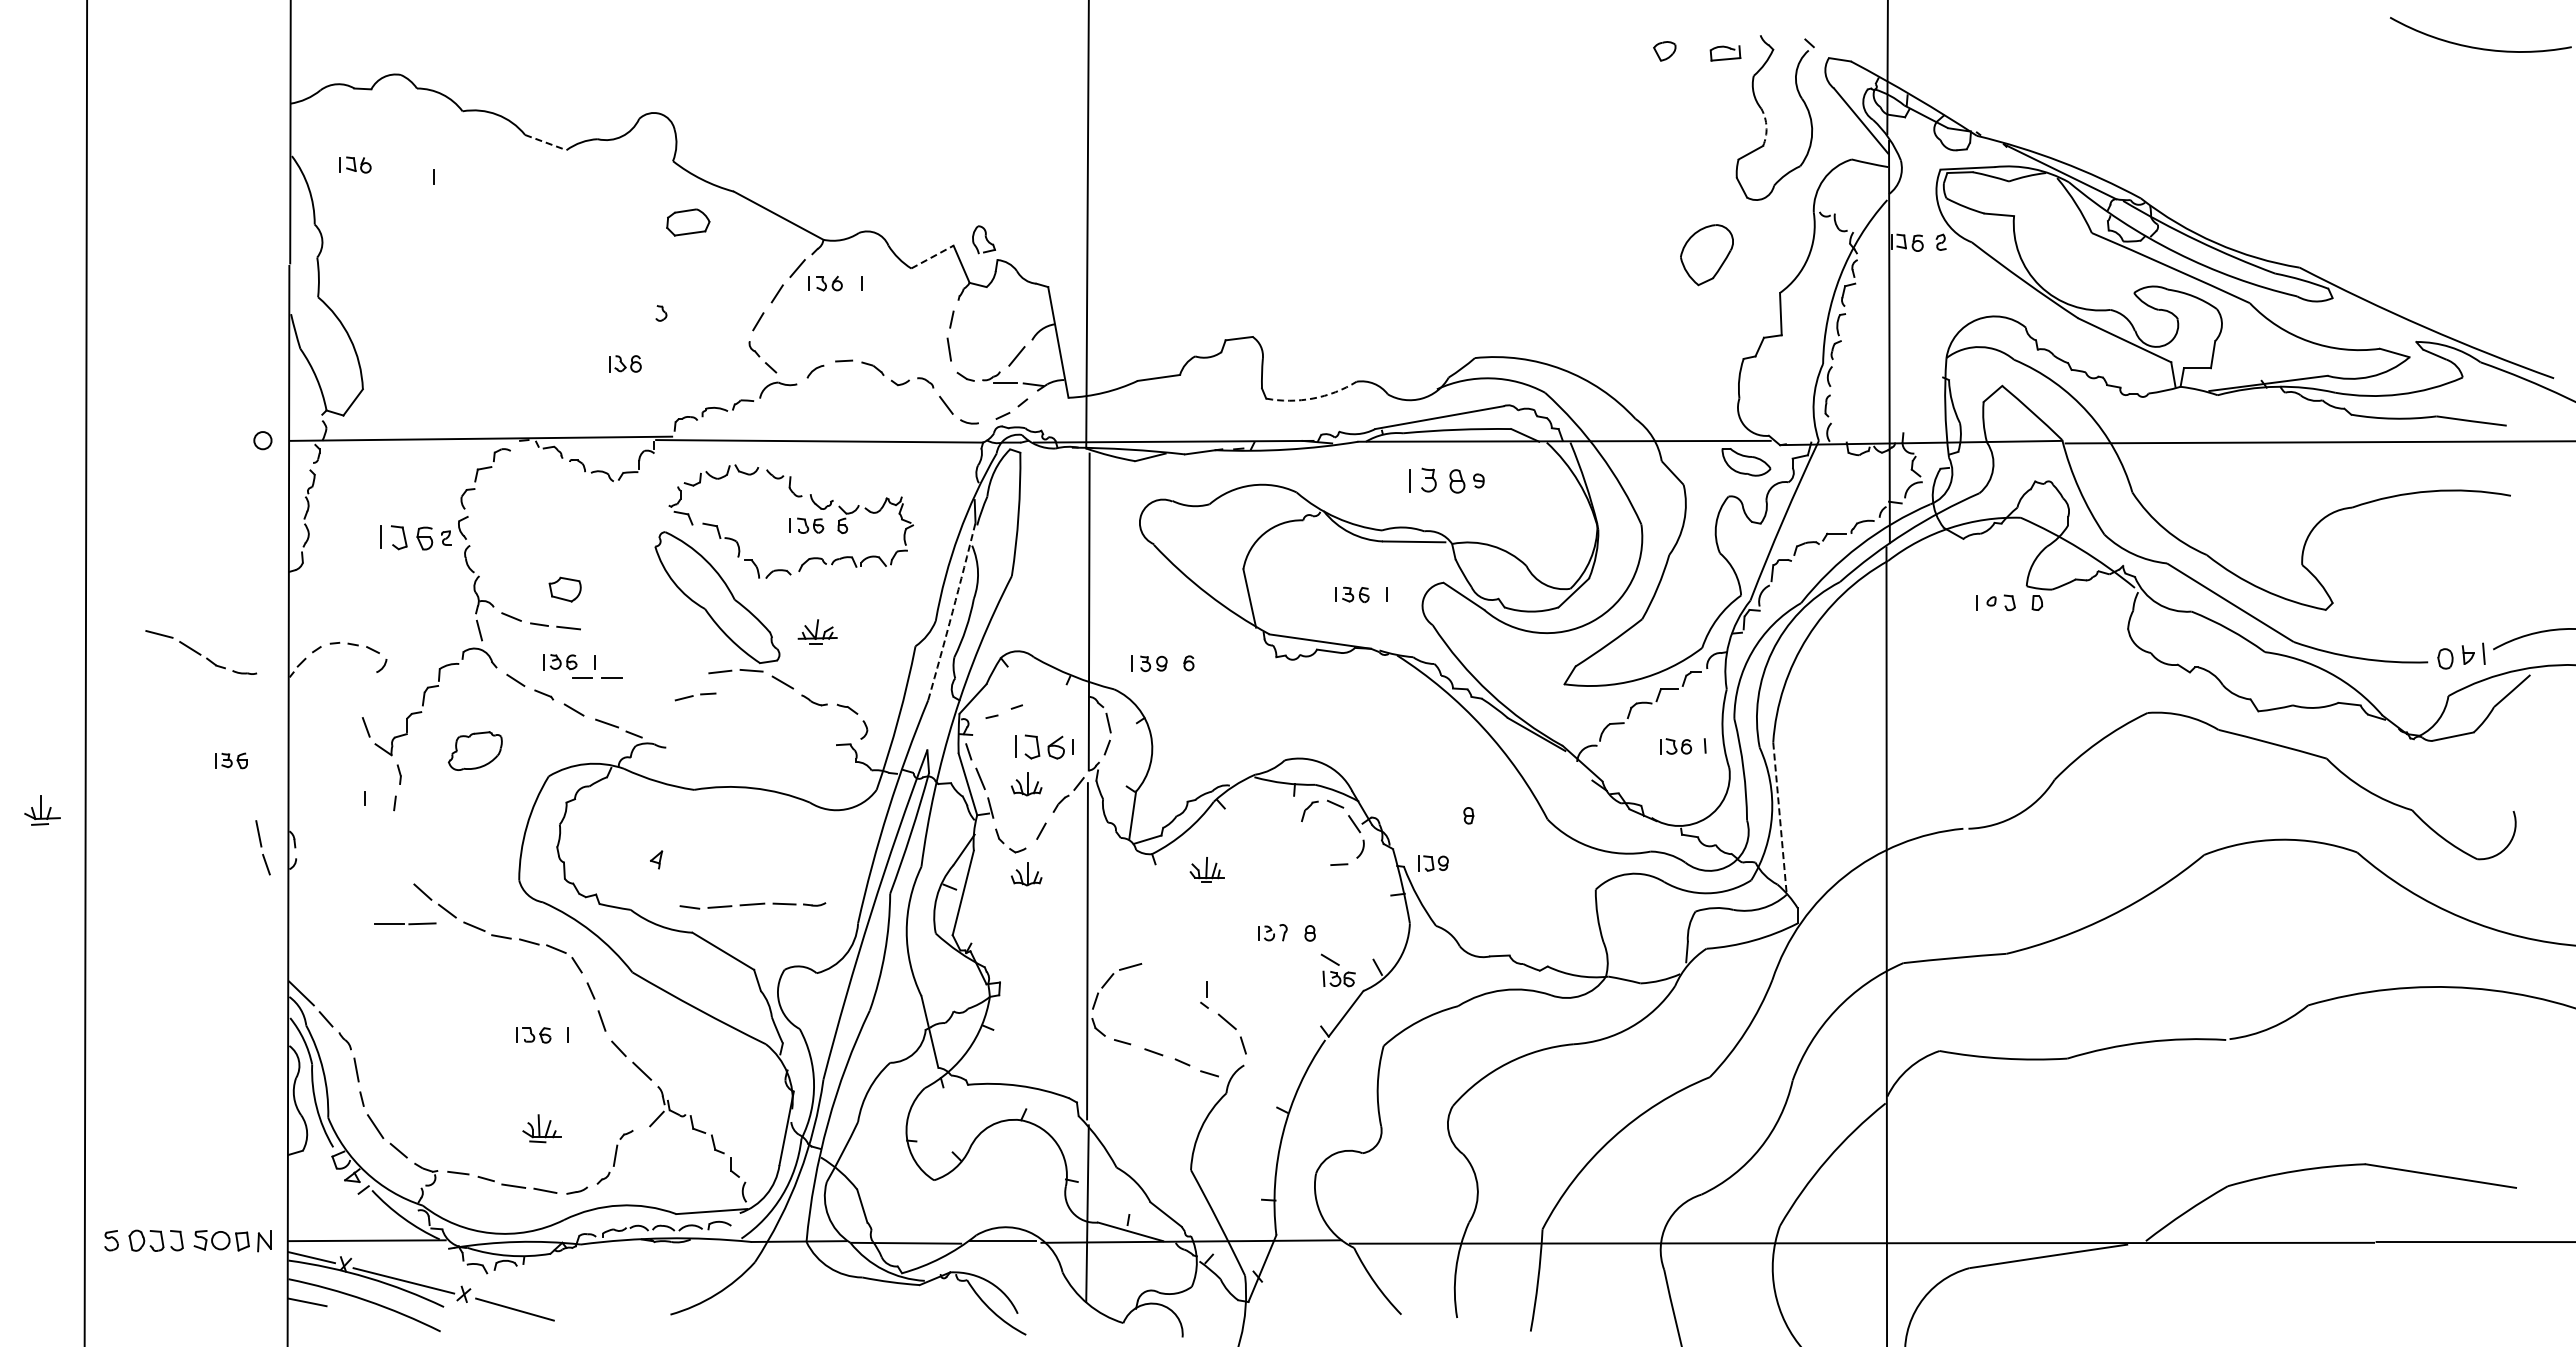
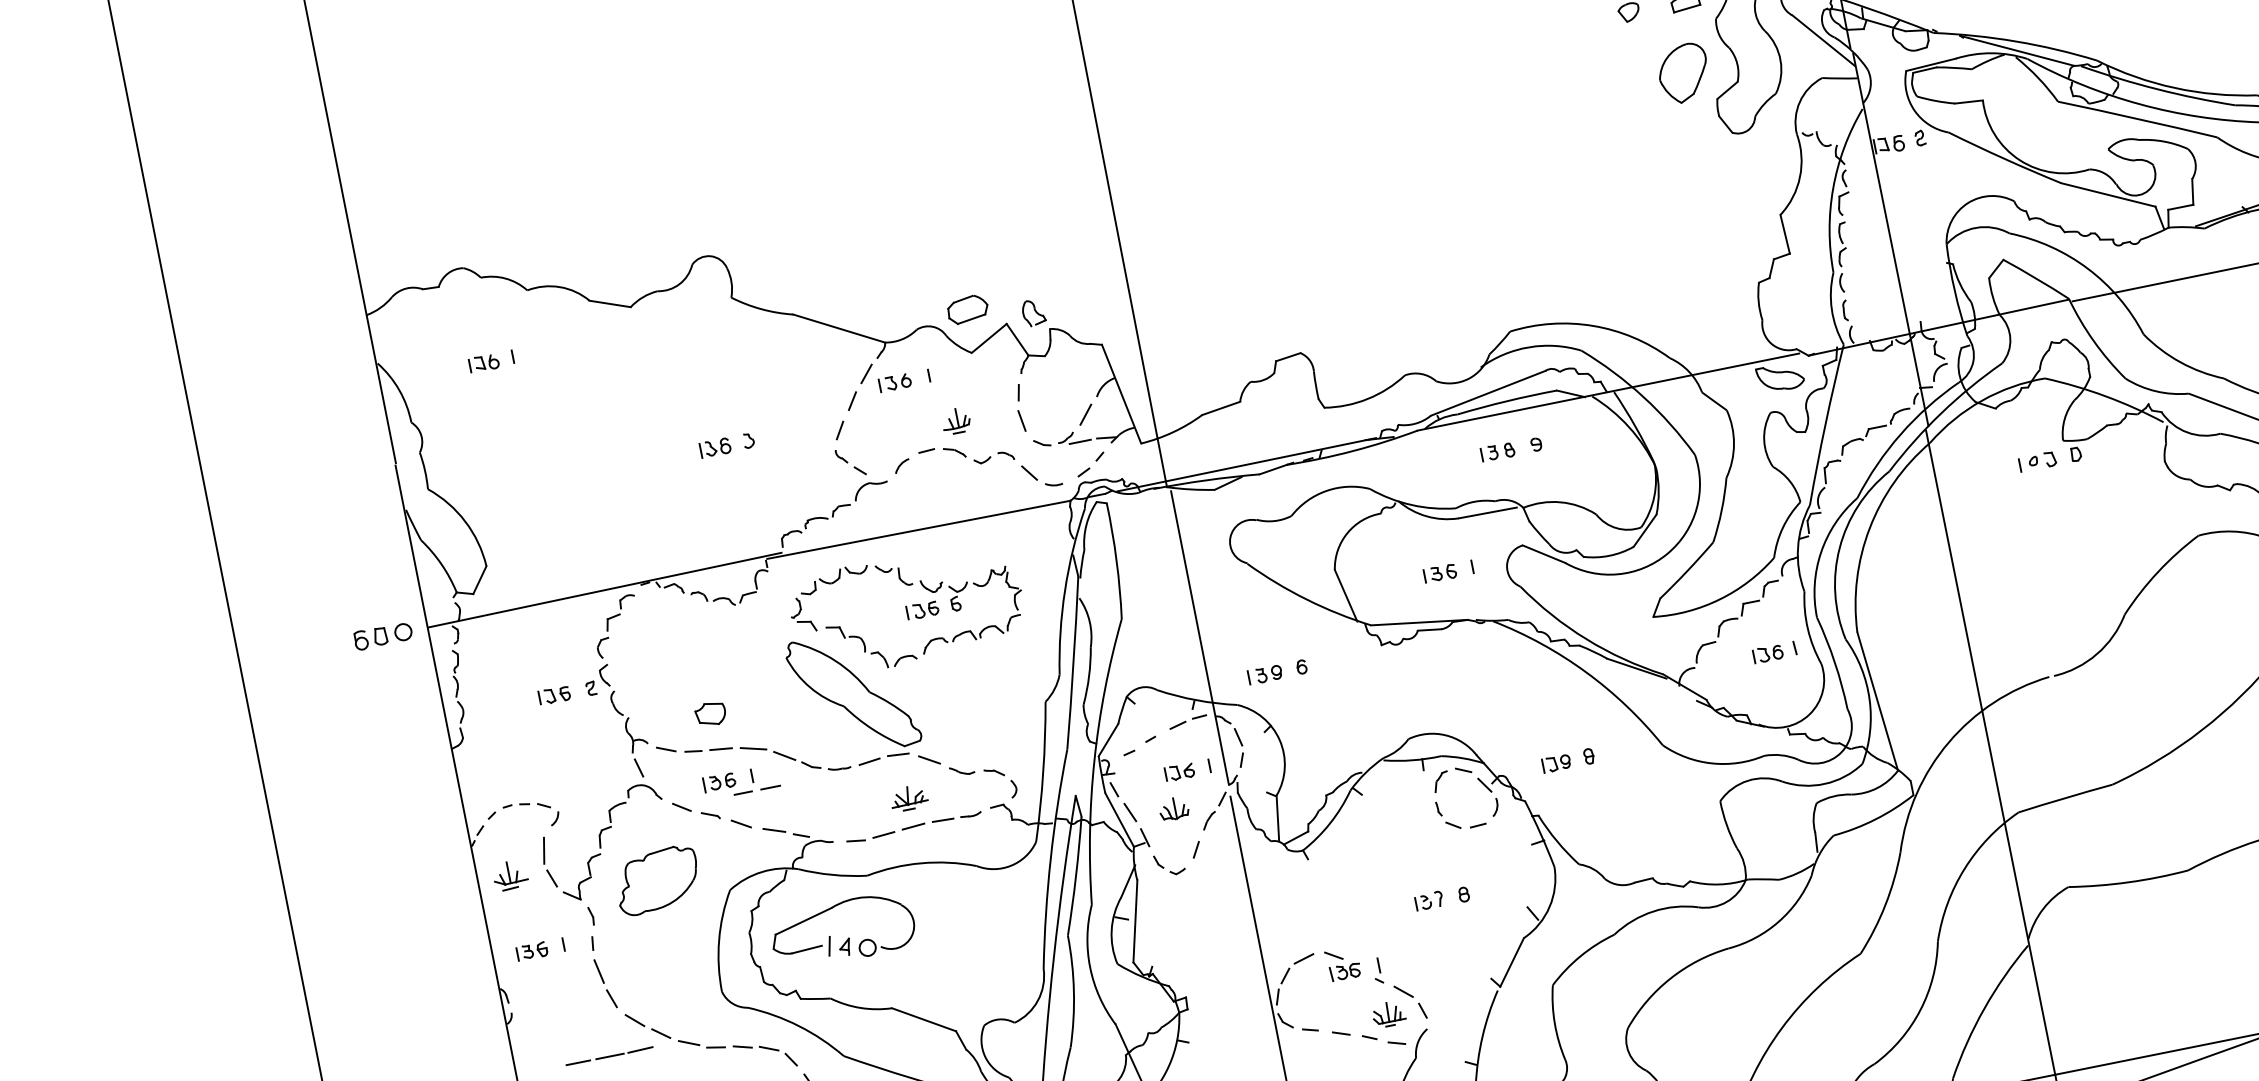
arc: (1766, 127) -> (1737, 64), dashed -> solid
line: (546, 142) -> (610, 303), dashed -> solid
part: (355, 164) -> (483, 362), moved
part: (688, 222) -> (968, 309), moved
part: (1706, 255) -> (1683, 74), moved
line: (932, 256) -> (989, 337), dashed -> solid
part: (880, 335) -> (955, 420), added
part: (625, 363) -> (715, 447), moved
arc: (1313, 398) -> (1368, 398), dashed -> solid
part: (227, 440) -> (370, 638), added
part: (1437, 480) -> (1498, 451), size x0.62
part: (406, 537) -> (554, 695), size x0.62
arc: (952, 611) -> (1073, 662), dashed -> solid
part: (817, 631) -> (908, 797), moved
part: (201, 652) -> (795, 757), moved
line: (363, 696) -> (543, 850), added
part: (695, 696) -> (1188, 721), moved
part: (1040, 747) -> (1179, 772), size x0.62
part: (475, 750) -> (657, 879), size x1.67
part: (231, 760) -> (532, 950), moved
part: (42, 810) -> (510, 875), moved
line: (1780, 819) -> (1878, 702), dashed -> solid
part: (643, 845) -> (830, 936), added
part: (1304, 846) -> (1442, 815), added
part: (262, 847) -> (605, 983), moved
part: (1433, 863) -> (1556, 763), moved
part: (1206, 869) -> (1388, 1013), moved
part: (1026, 874) -> (1190, 892), removed
part: (752, 905) -> (913, 827), moved
line: (354, 924) -> (577, 1063), added
part: (1337, 970) -> (1342, 964), moved

